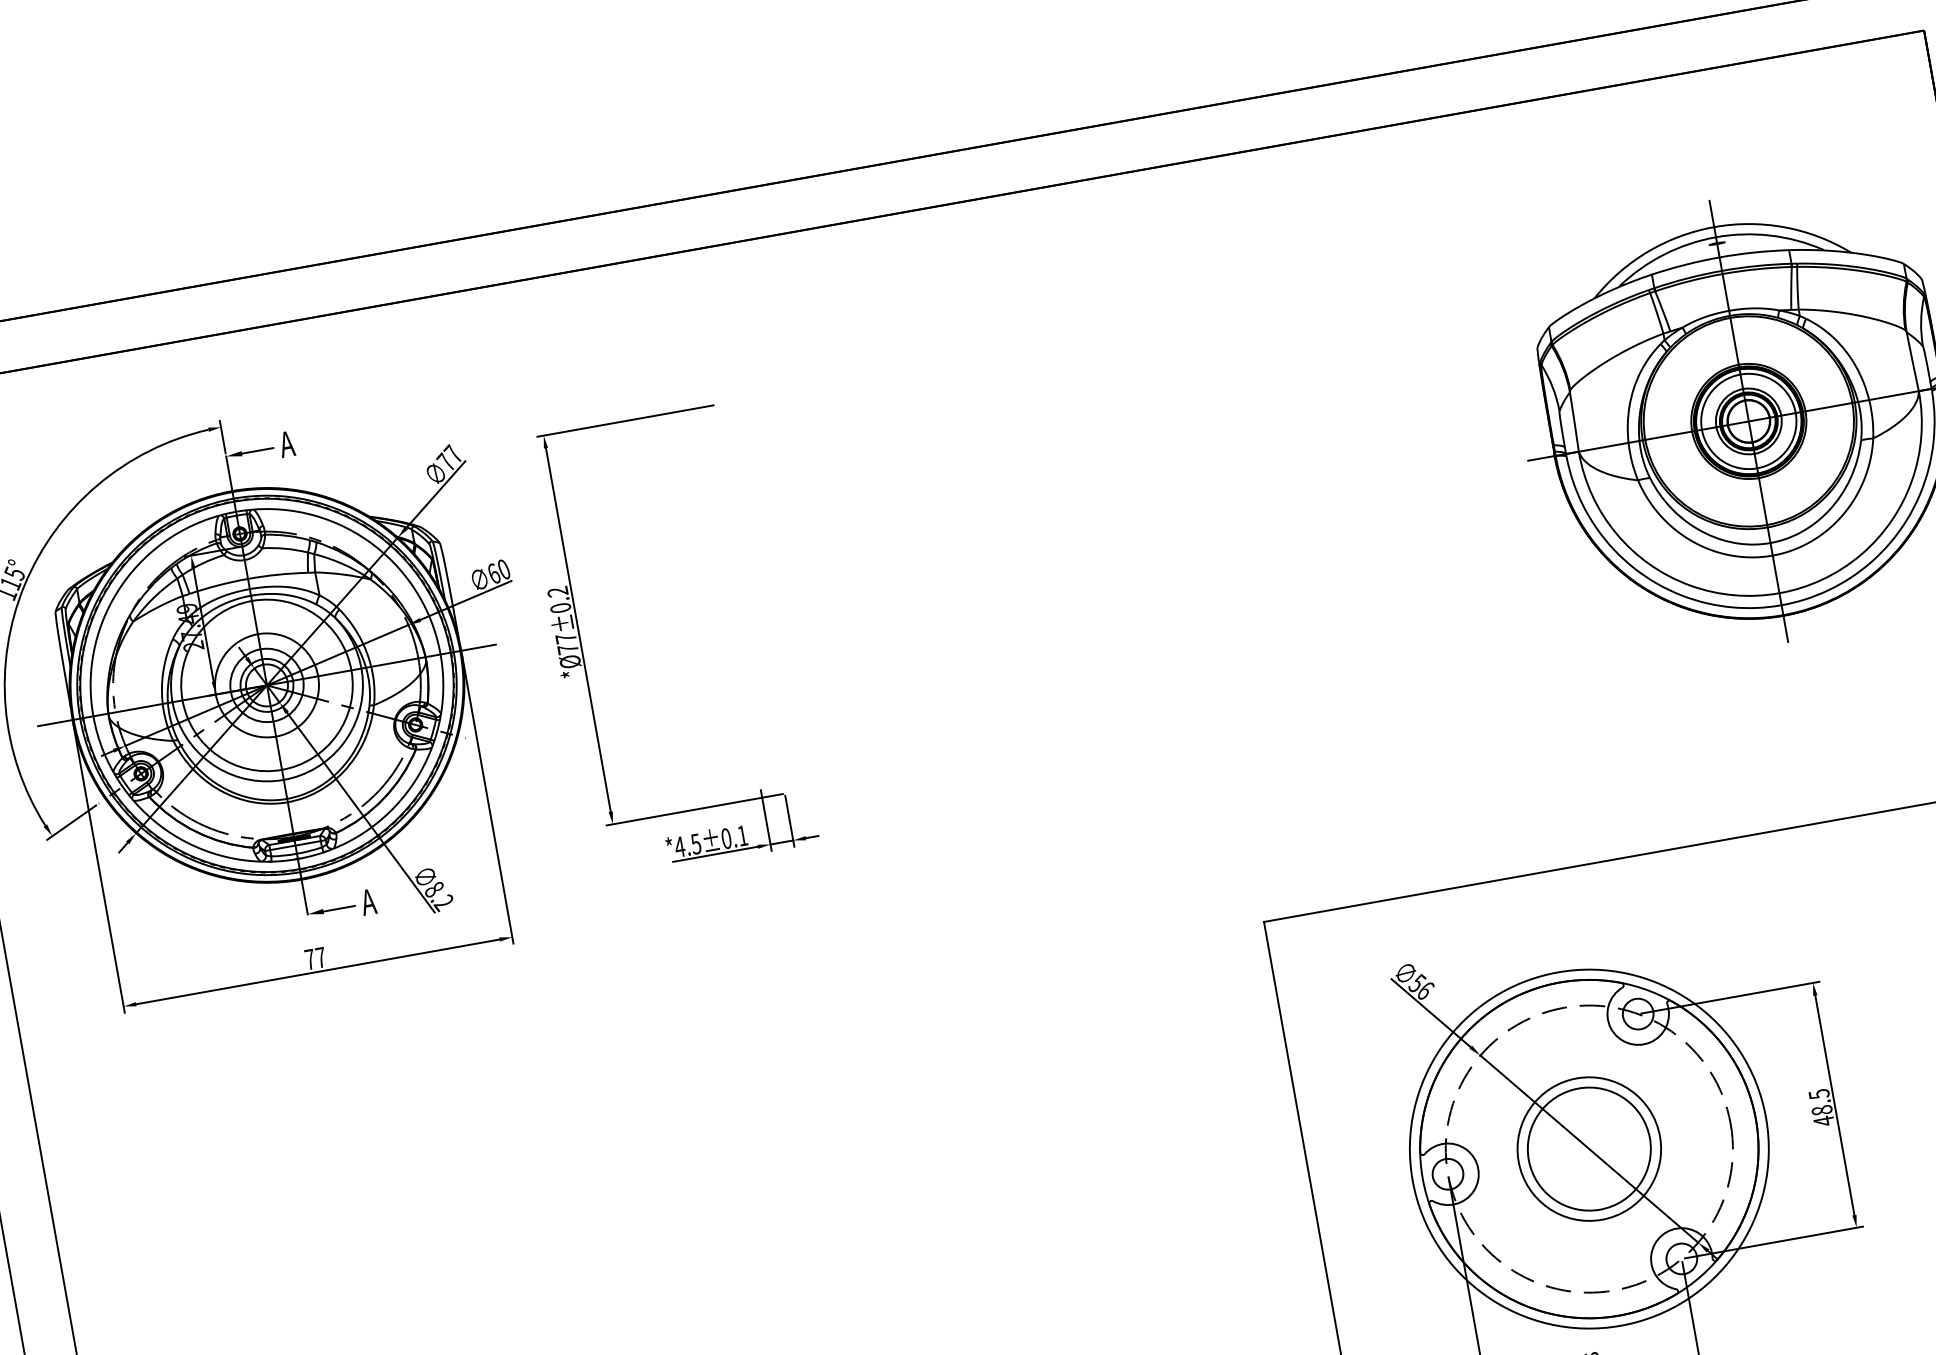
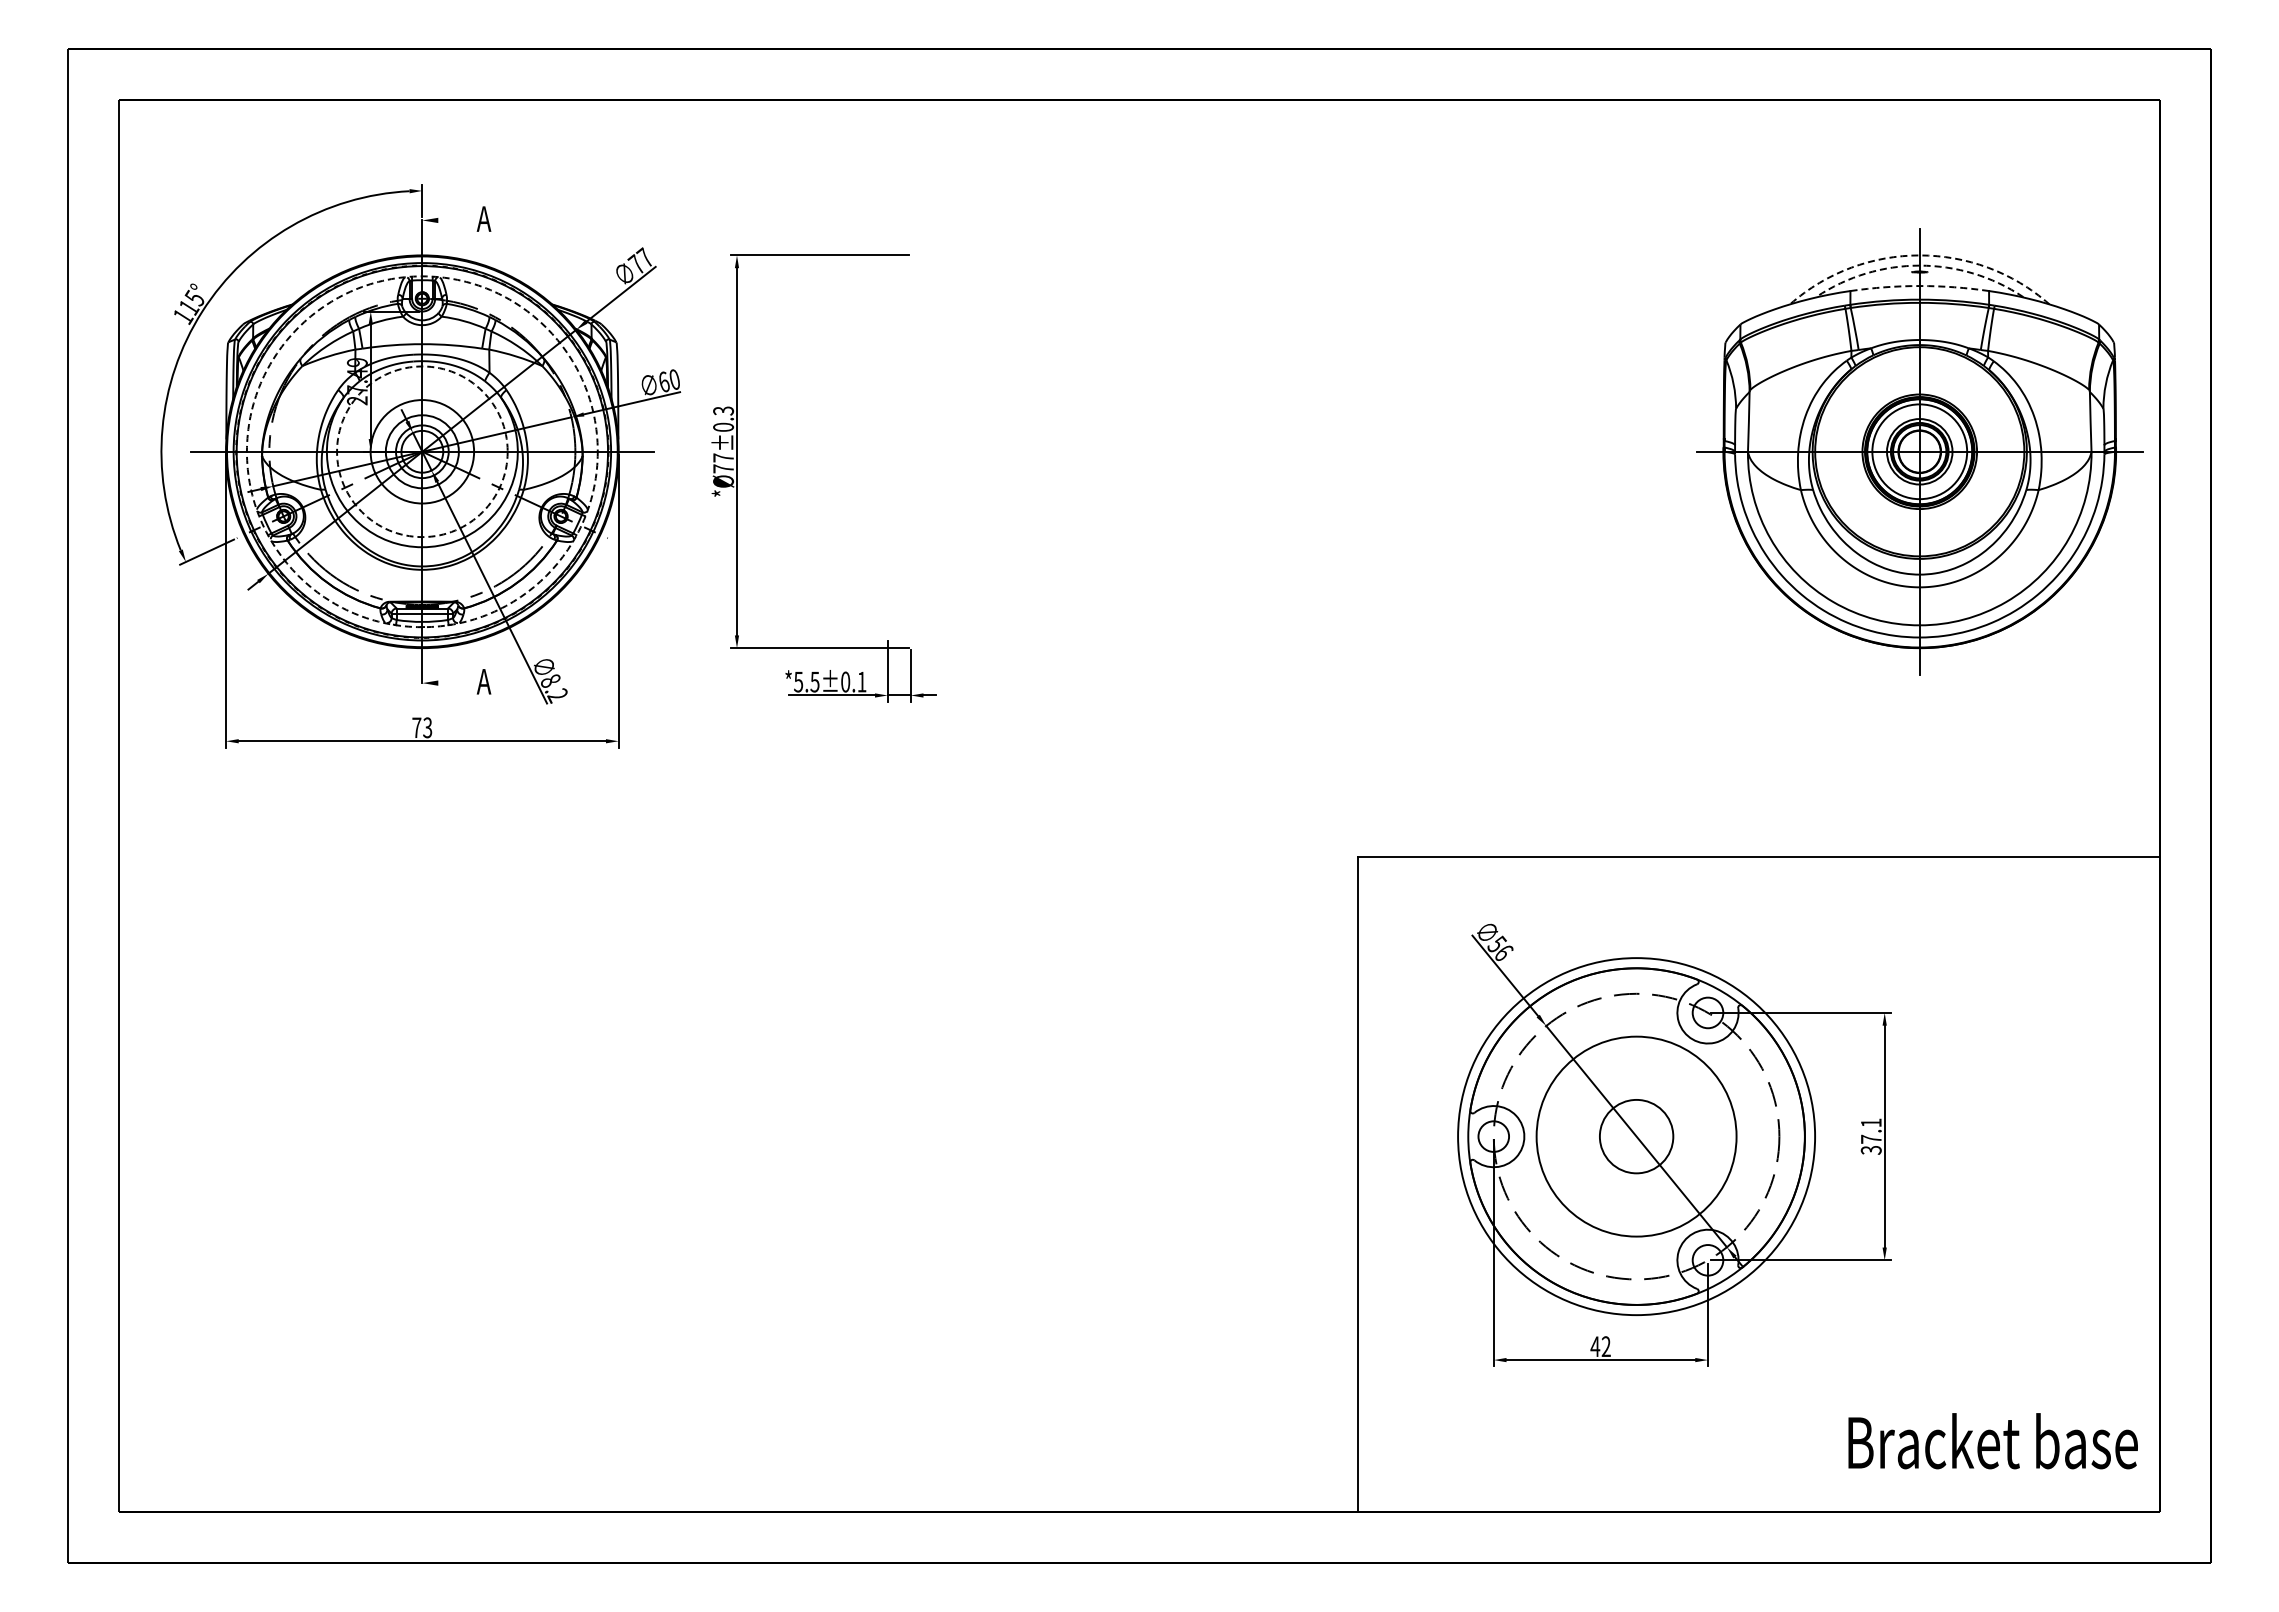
arc: (1713, 227) -> (1919, 255), solid -> dashed
arc: (1715, 237) -> (1919, 265), solid -> dashed
arc: (1719, 257) -> (1919, 286), solid -> dashed
line: (257, 451) -> (453, 220), removed
text: (557, 591) -> (723, 410), Ø77±0.2 -> Ø77±0.3
circle: (266, 685) -> (421, 451), solid -> dashed
circle: (267, 685) -> (422, 451), solid -> dashed
text: (679, 846) -> (798, 681), 4.5±0.1 -> 5.5±0.1
line: (338, 909) -> (453, 683), removed
text: (320, 957) -> (427, 727), 77 -> 73
text: (1820, 1107) -> (1870, 1136), 48.5 -> 37.1
circle: (1589, 1148) -> (1636, 1136), size x0.6
circle: (1589, 1148) -> (1636, 1136), size x1.4

